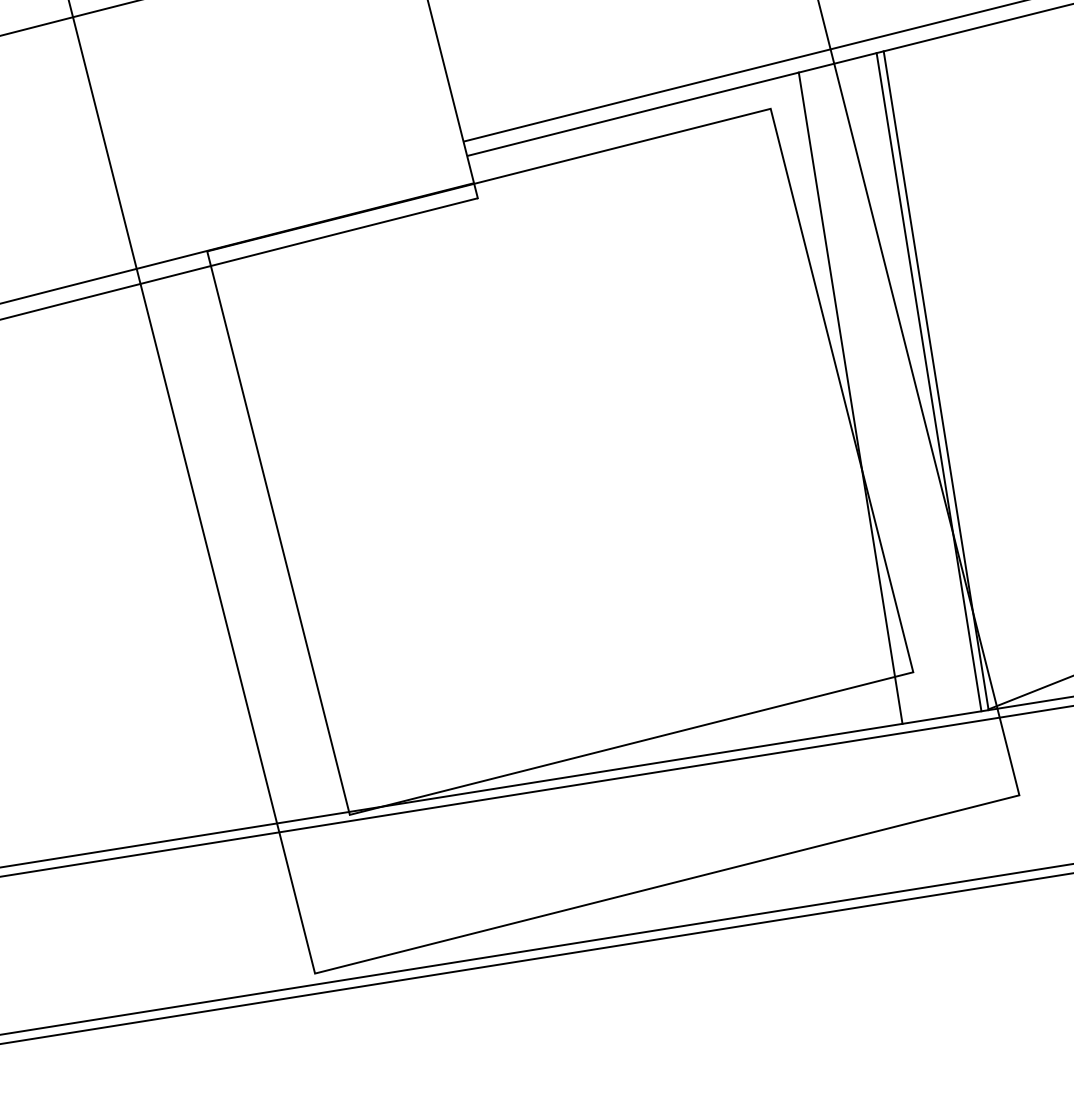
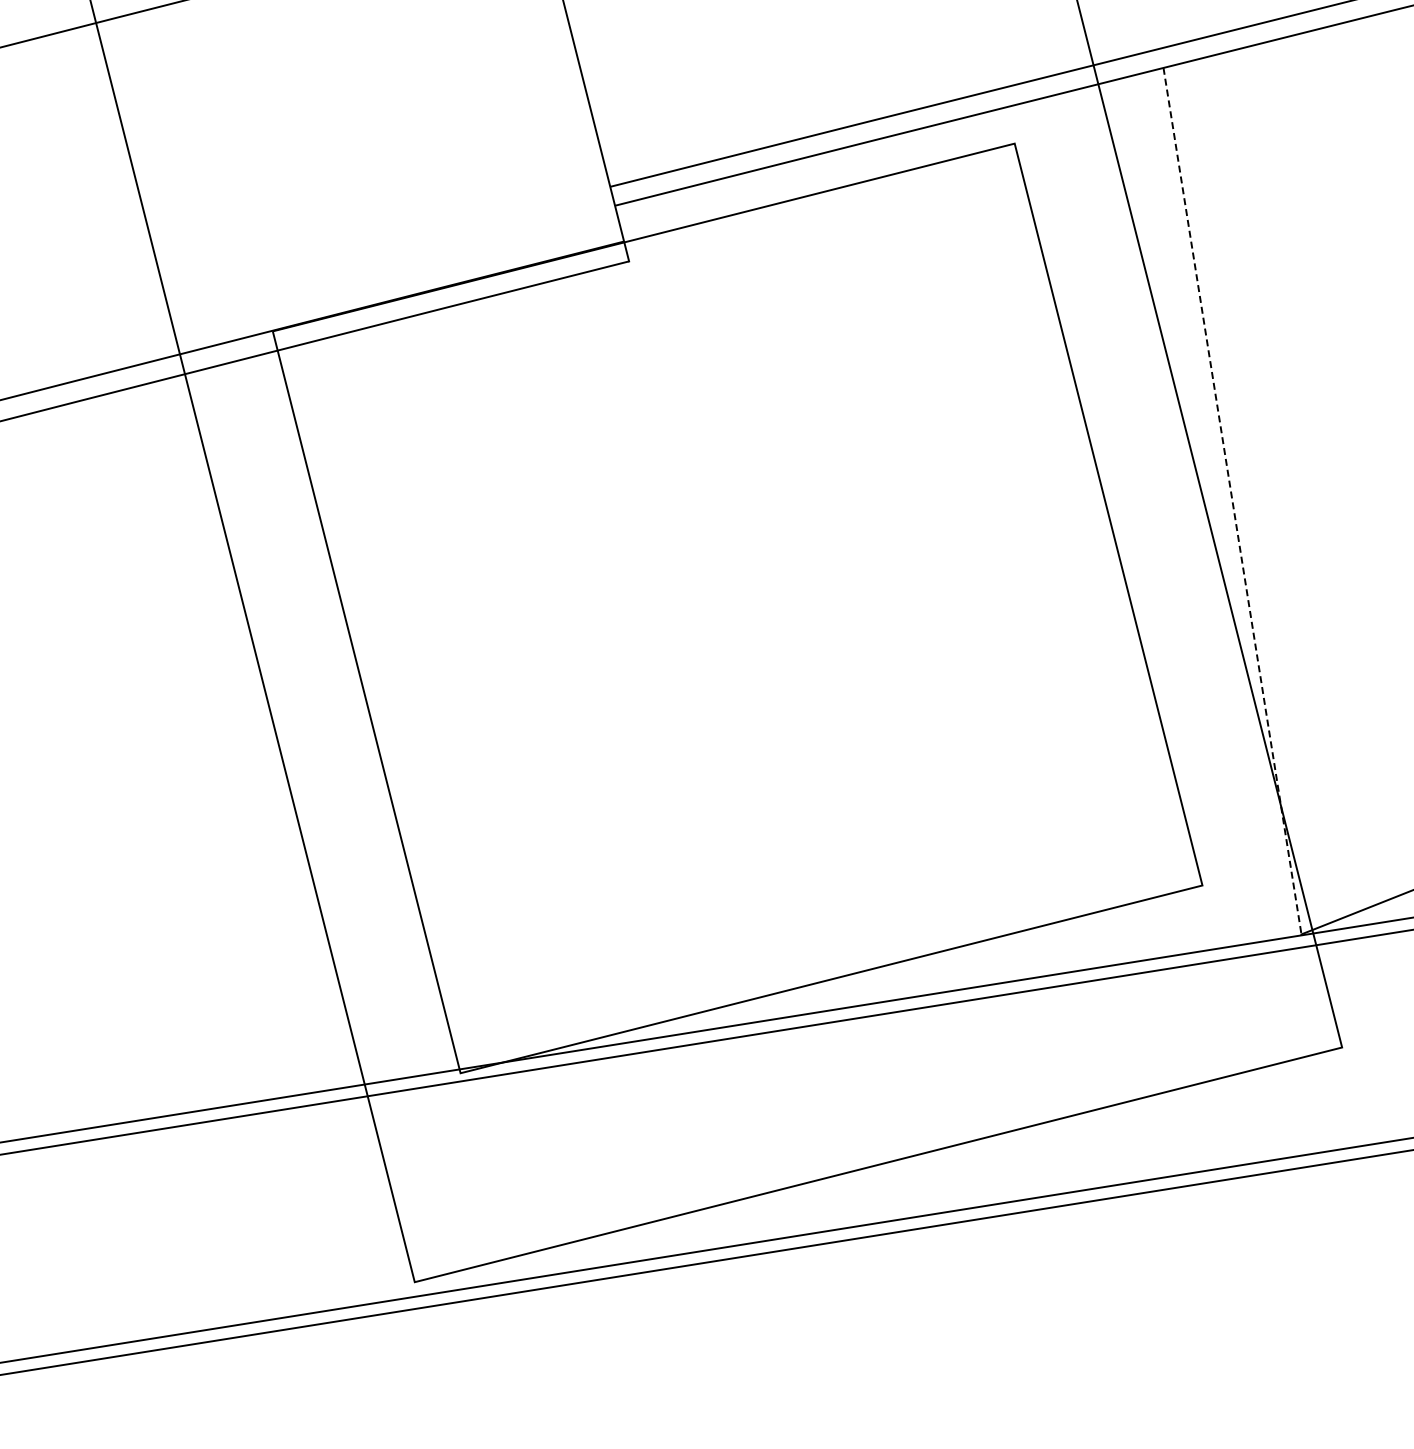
line: (936, 381) -> (1232, 502), solid -> dashed
line: (929, 382) -> (1223, 503), removed
line: (850, 398) -> (1119, 524), removed

